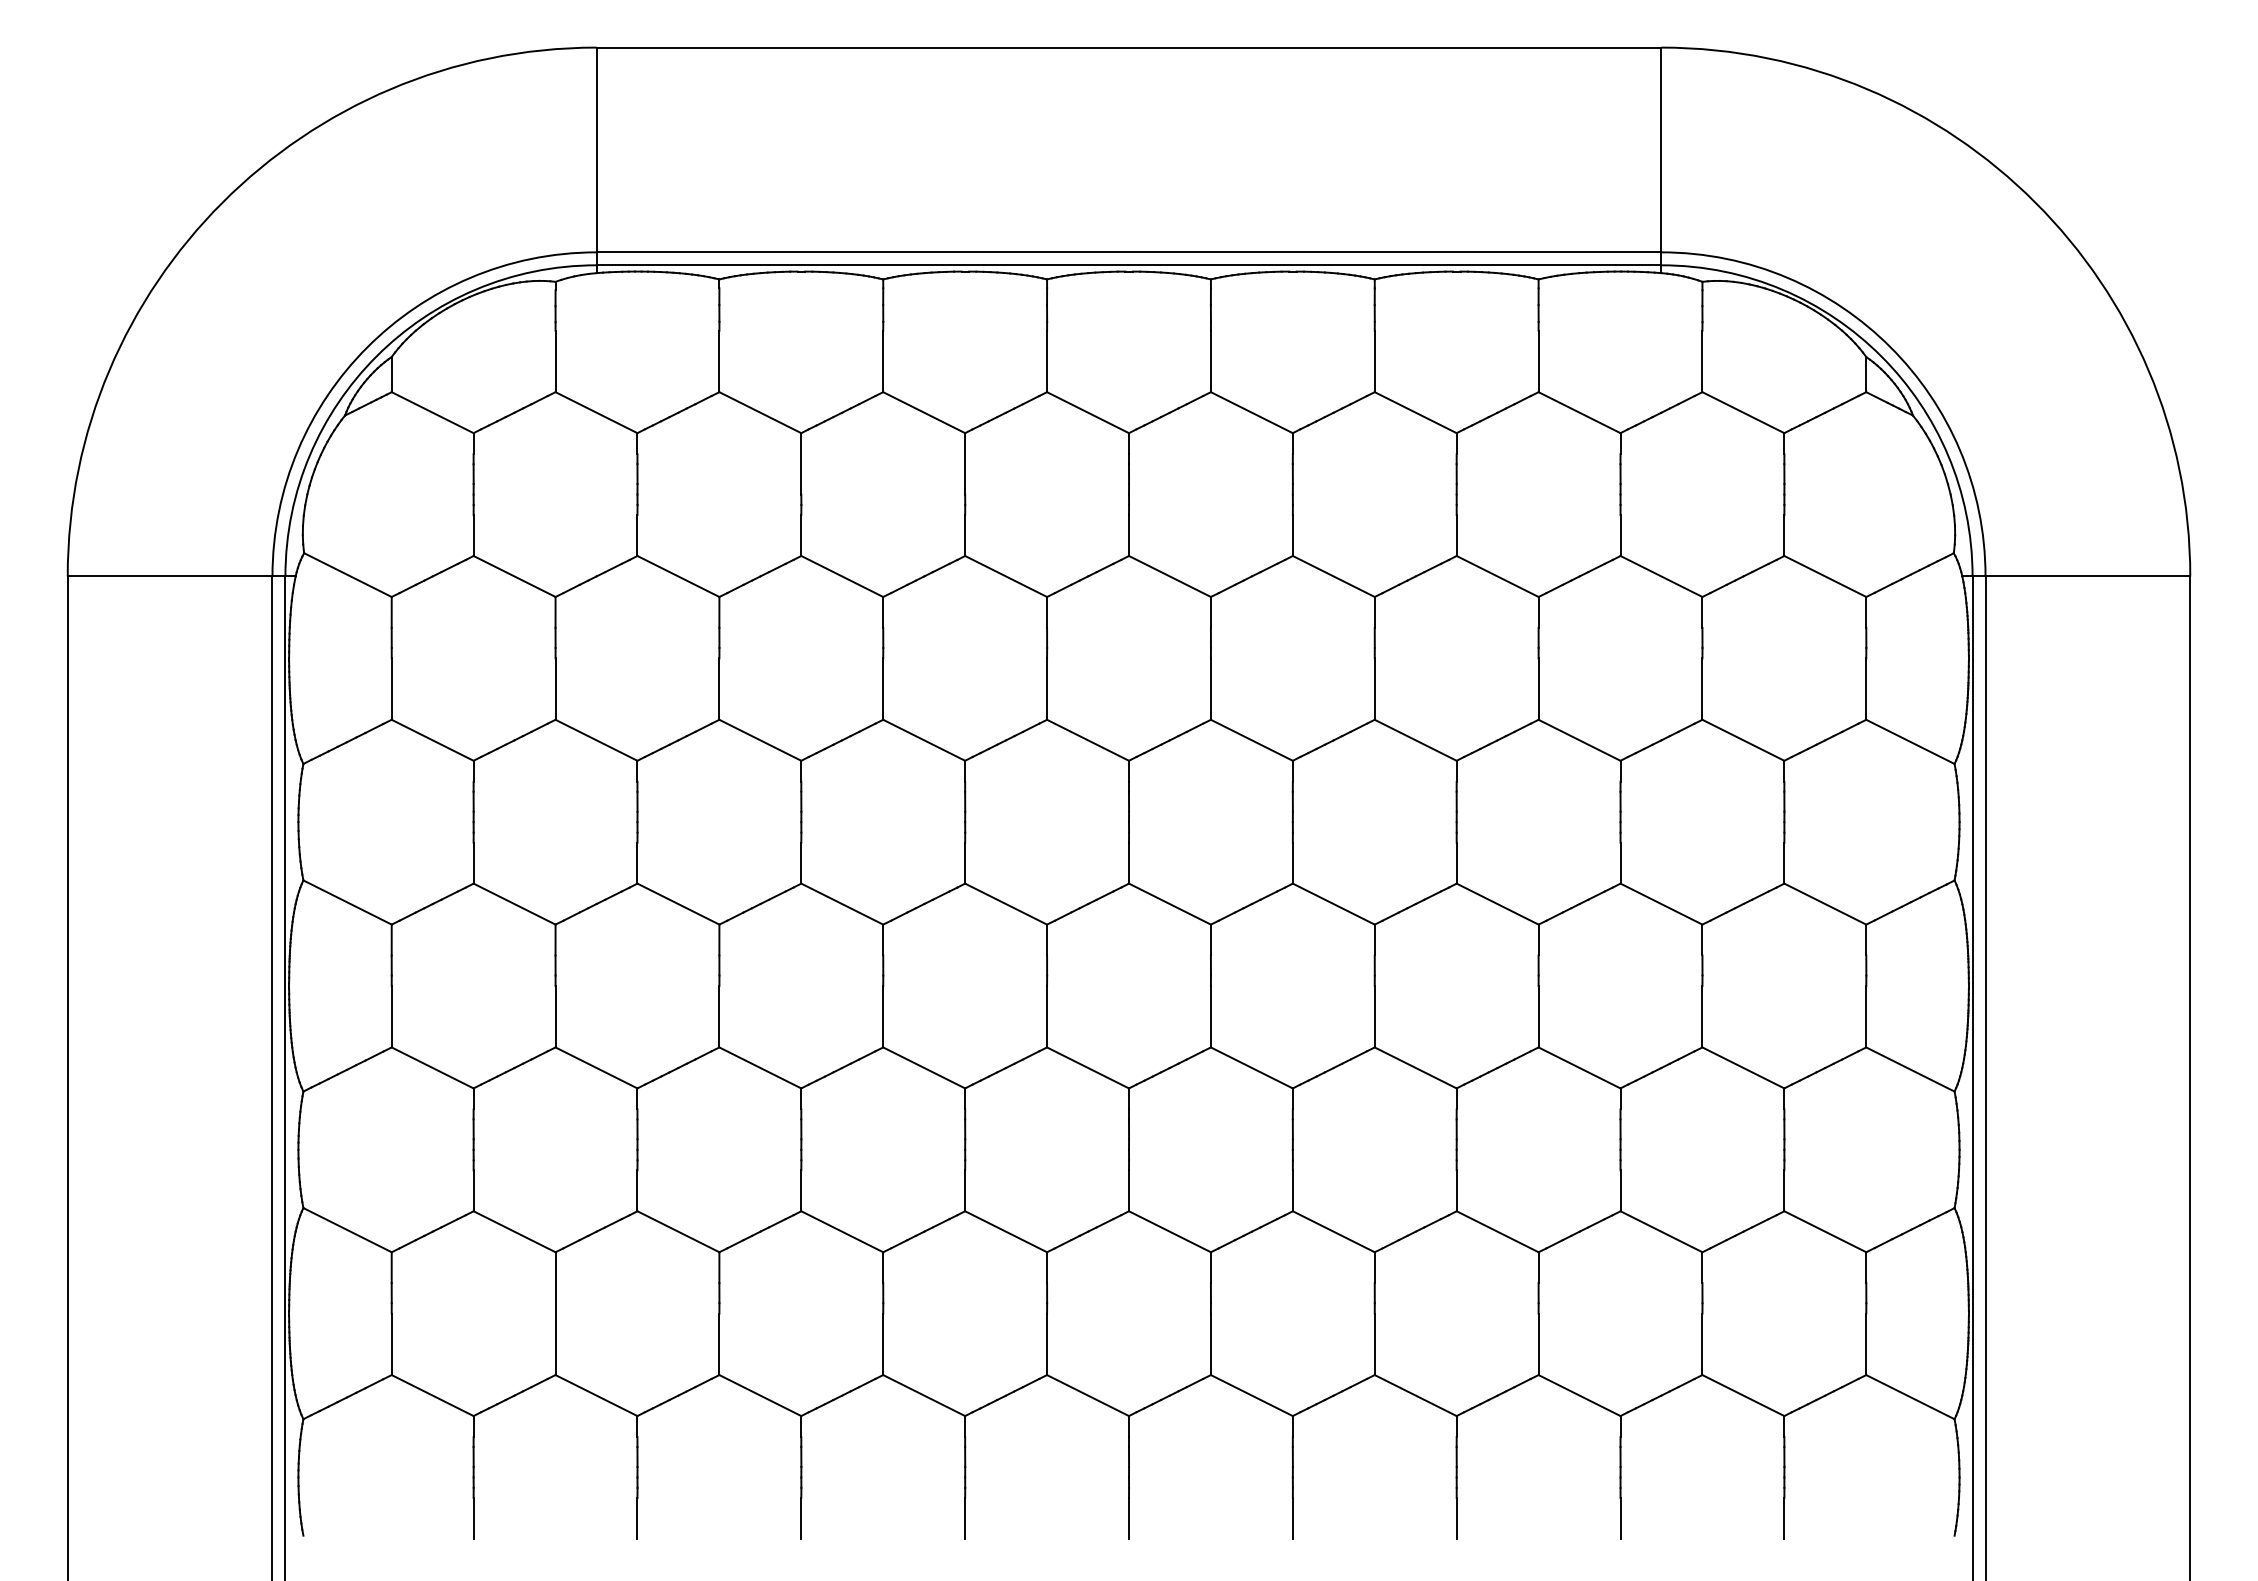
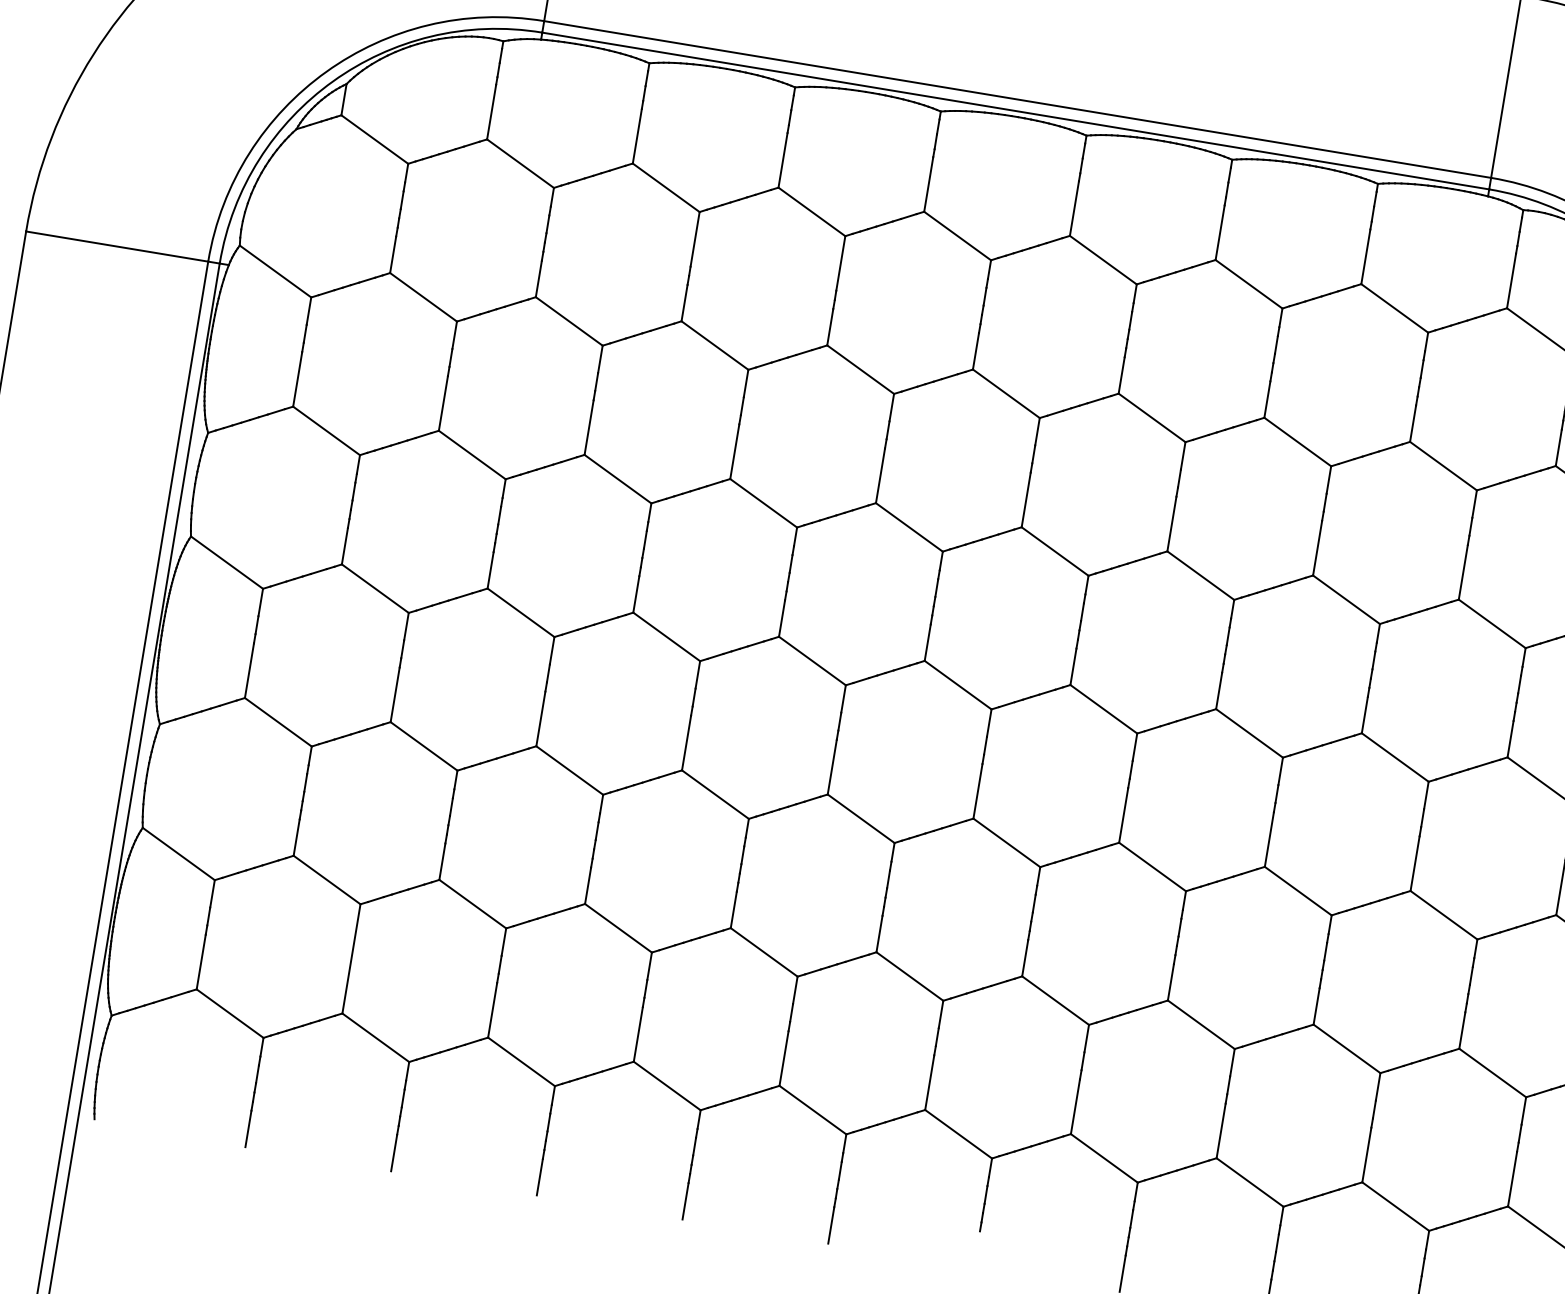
line: (1292, 1517) -> (976, 1248), removed

